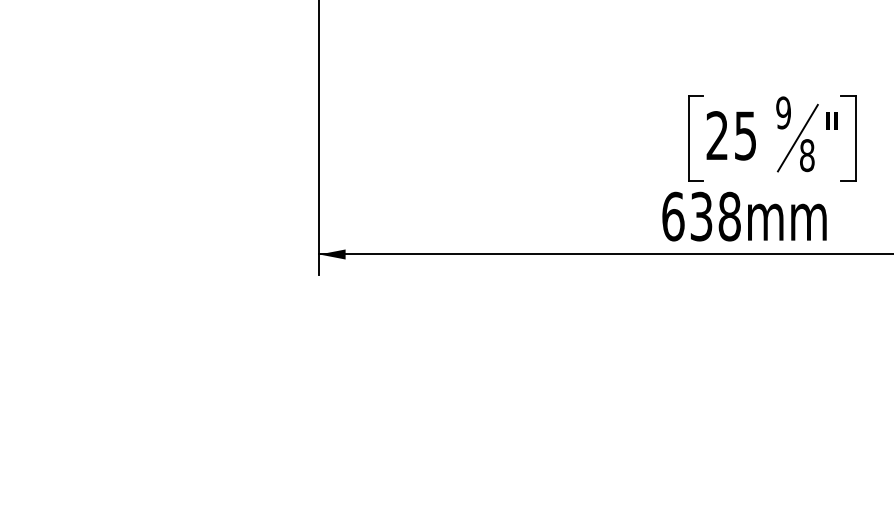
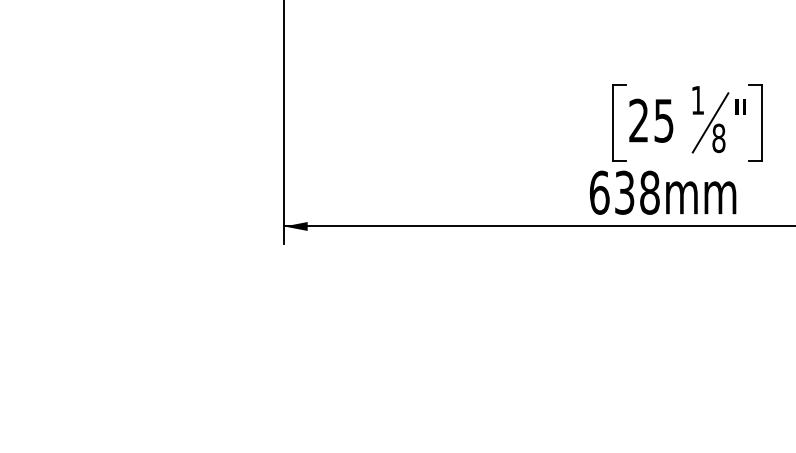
text: (783, 112) -> (697, 100), 9 -> 1

